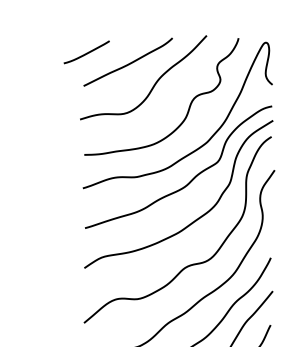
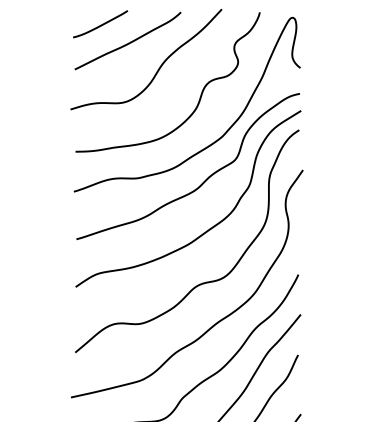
curve: (86, 52) -> (100, 24), moved

